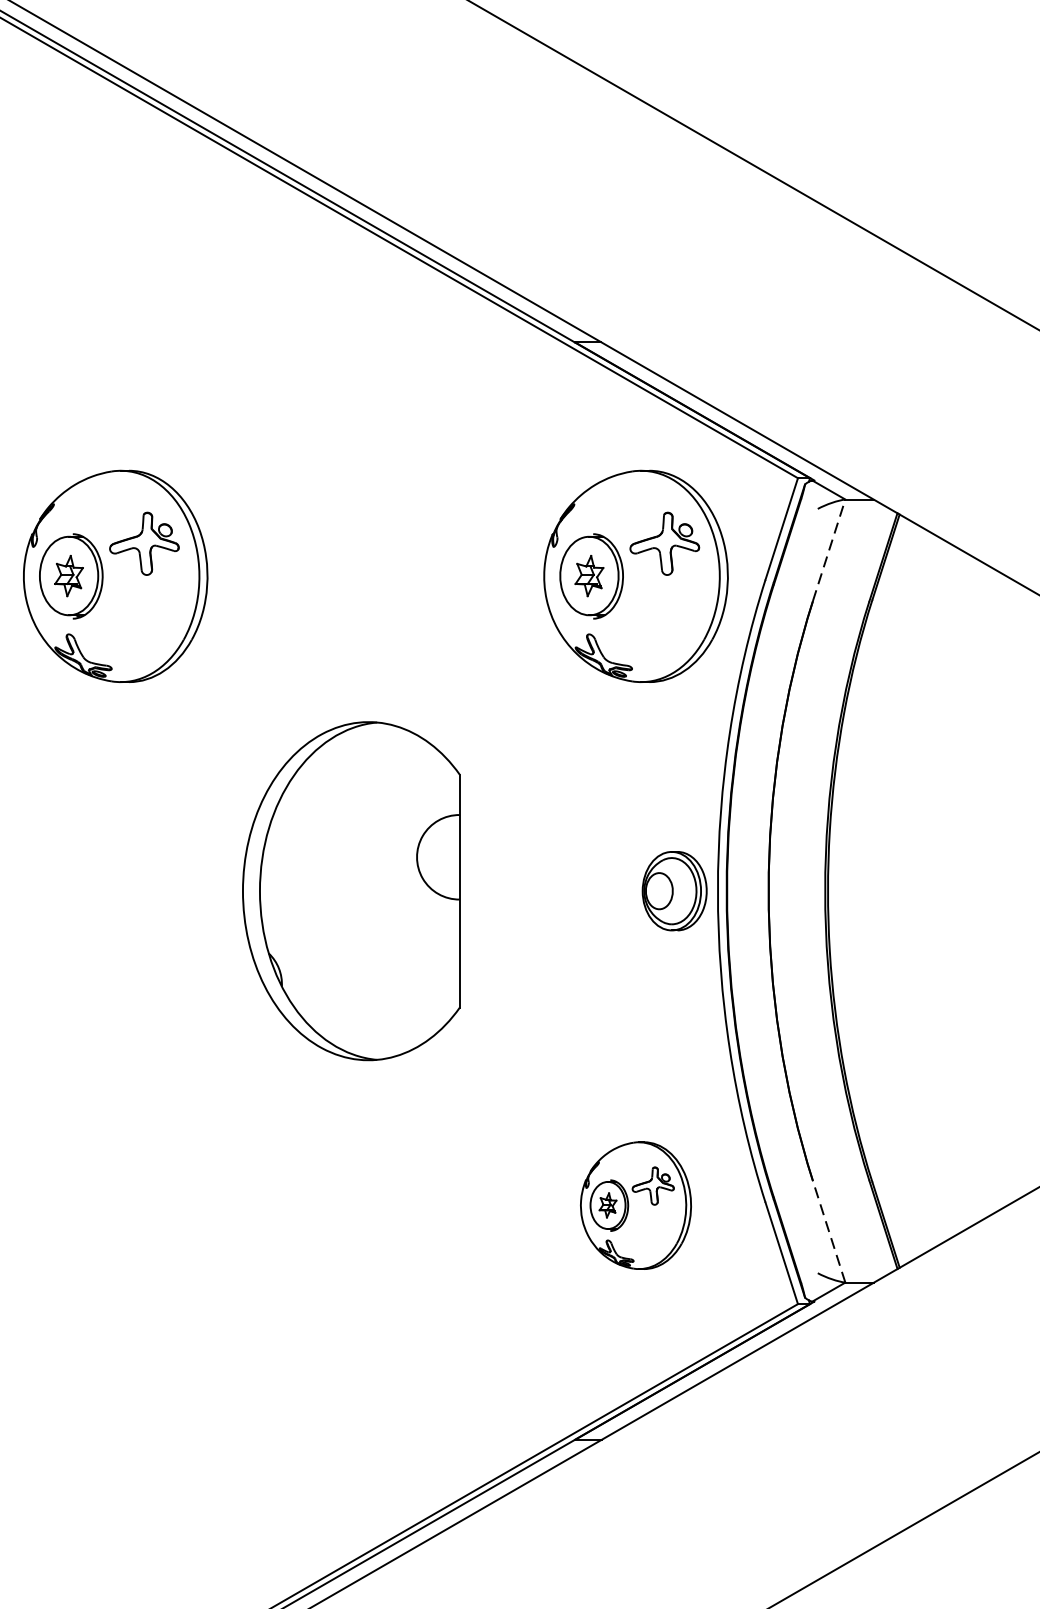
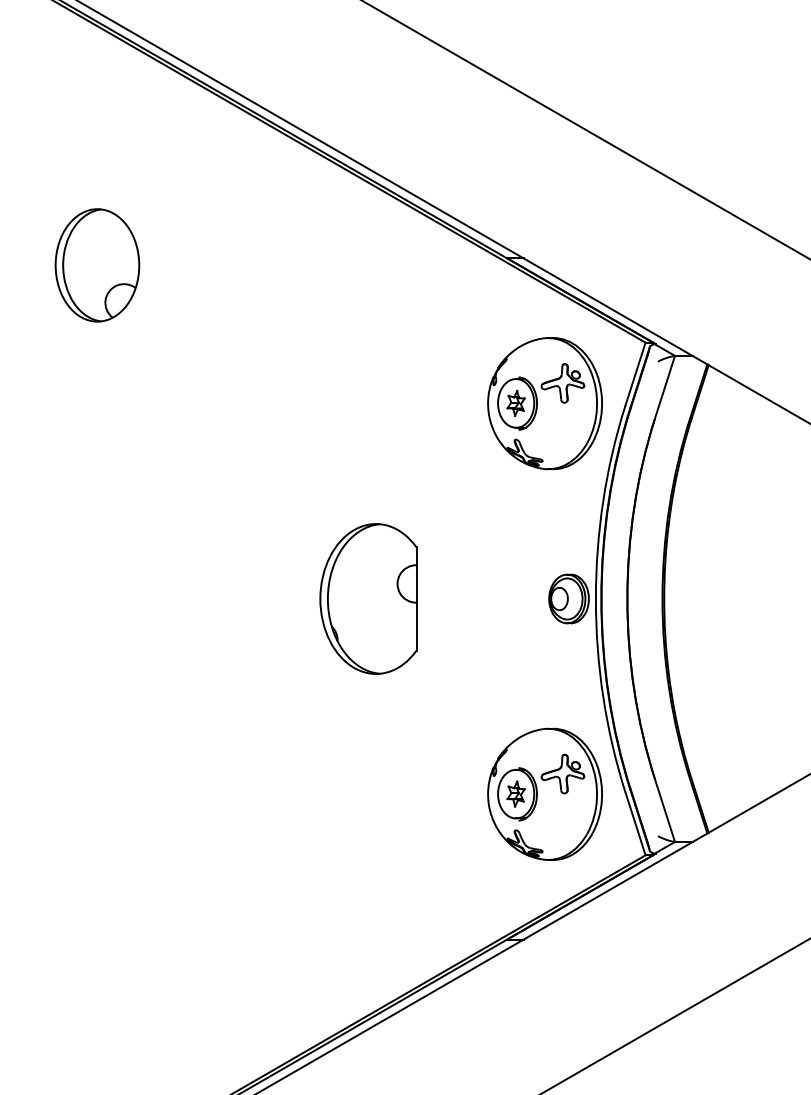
line: (830, 548) -> (665, 386), dashed -> solid
part: (114, 576) -> (221, 403), removed
part: (351, 890) -> (368, 598), size x0.71
part: (635, 1204) -> (544, 793), size x1.67
line: (828, 1230) -> (664, 809), dashed -> solid

